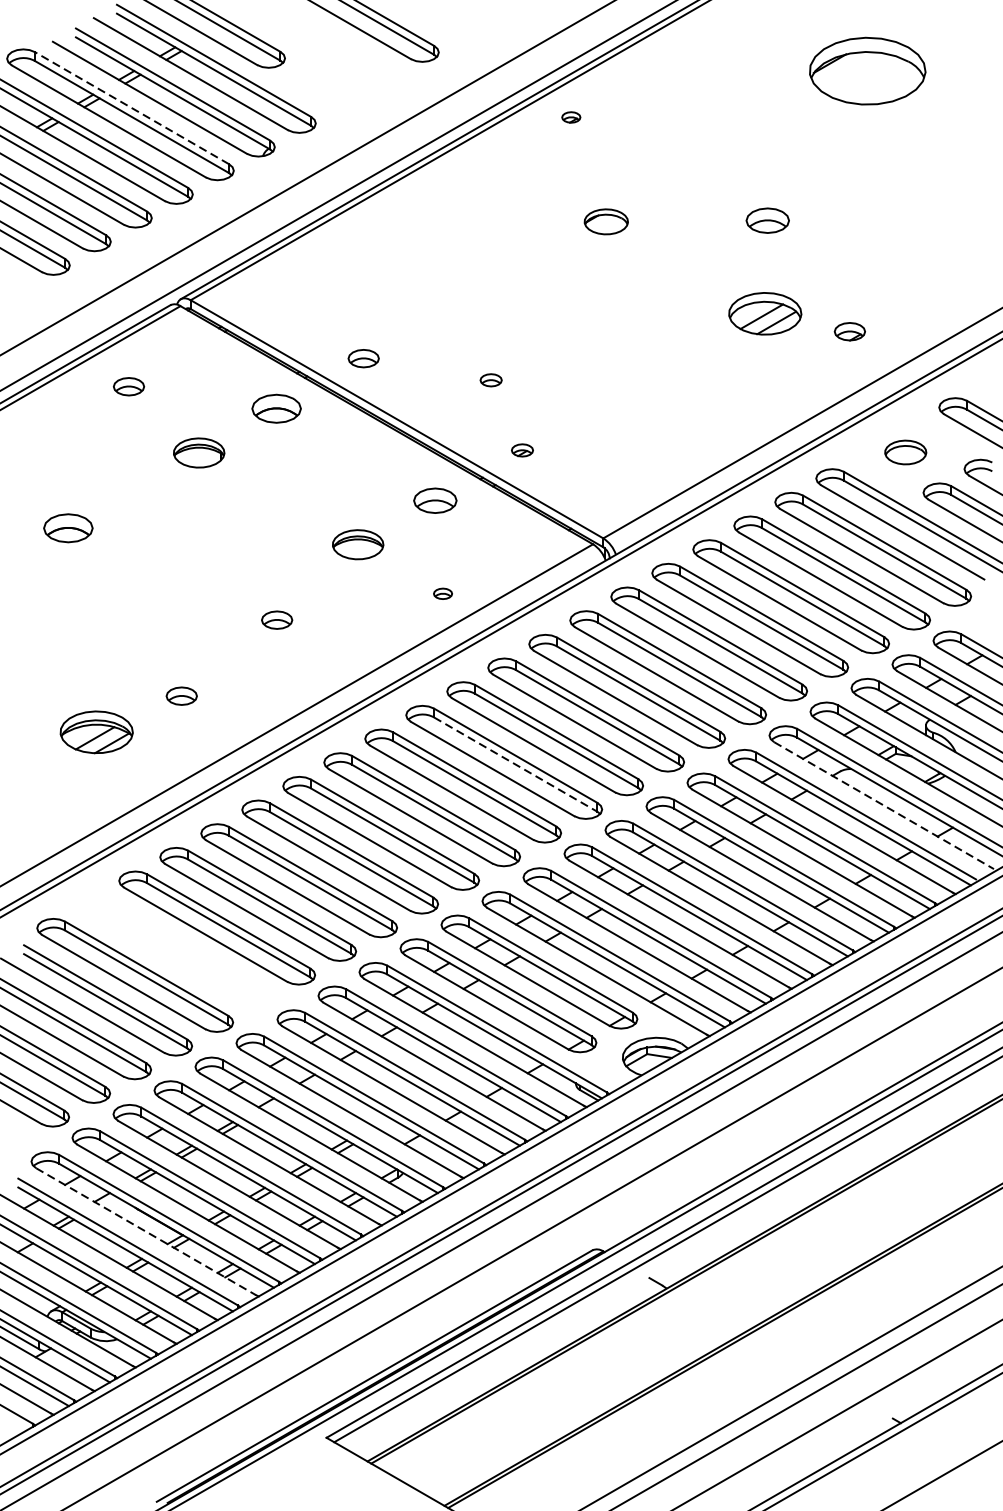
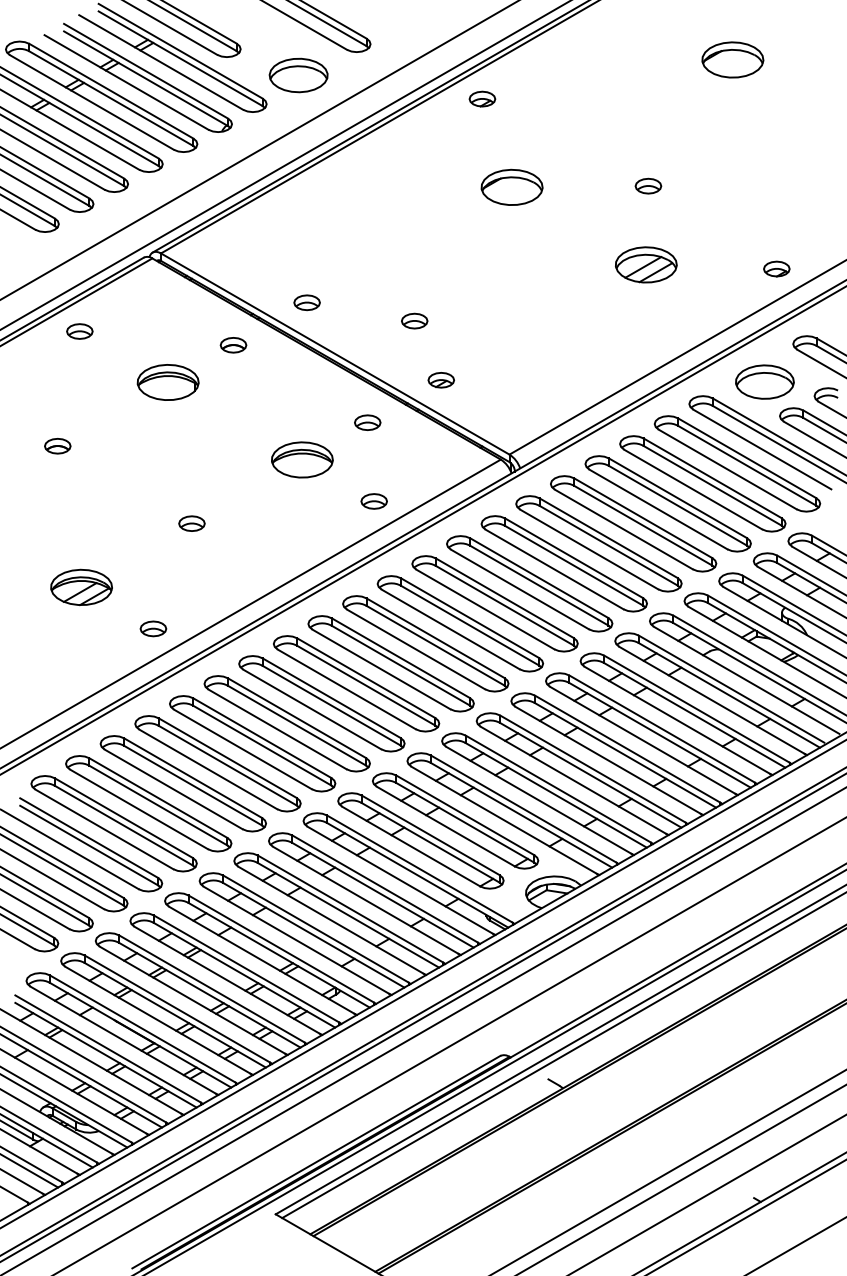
part: (867, 70) -> (732, 59), size x0.62
part: (353, 89) -> (298, 75), added
line: (132, 108) -> (111, 91), dashed -> solid
part: (571, 116) -> (482, 98), size x1.67
part: (767, 219) -> (648, 185), size x0.71
part: (605, 220) -> (511, 186), size x1.67
part: (849, 331) -> (776, 268), moved
part: (490, 379) -> (414, 320), size x1.43
part: (128, 386) -> (79, 331), moved
part: (276, 409) -> (233, 345), size x0.62
part: (521, 450) -> (440, 380), size x1.43
part: (905, 451) -> (764, 381), size x1.67
part: (198, 453) -> (167, 382), size x1.43
part: (435, 500) -> (367, 422), size x0.71
part: (68, 528) -> (57, 446), size x0.62
part: (358, 544) -> (302, 459), size x1.43
part: (442, 593) -> (373, 501), size x1.67
part: (276, 619) -> (191, 523), moved
part: (181, 695) -> (153, 628), moved
part: (96, 732) -> (81, 587), moved
line: (515, 764) -> (435, 645), dashed -> solid
line: (885, 805) -> (747, 680), dashed -> solid
part: (175, 951) -> (148, 803), added
line: (146, 1232) -> (123, 1040), dashed -> solid

